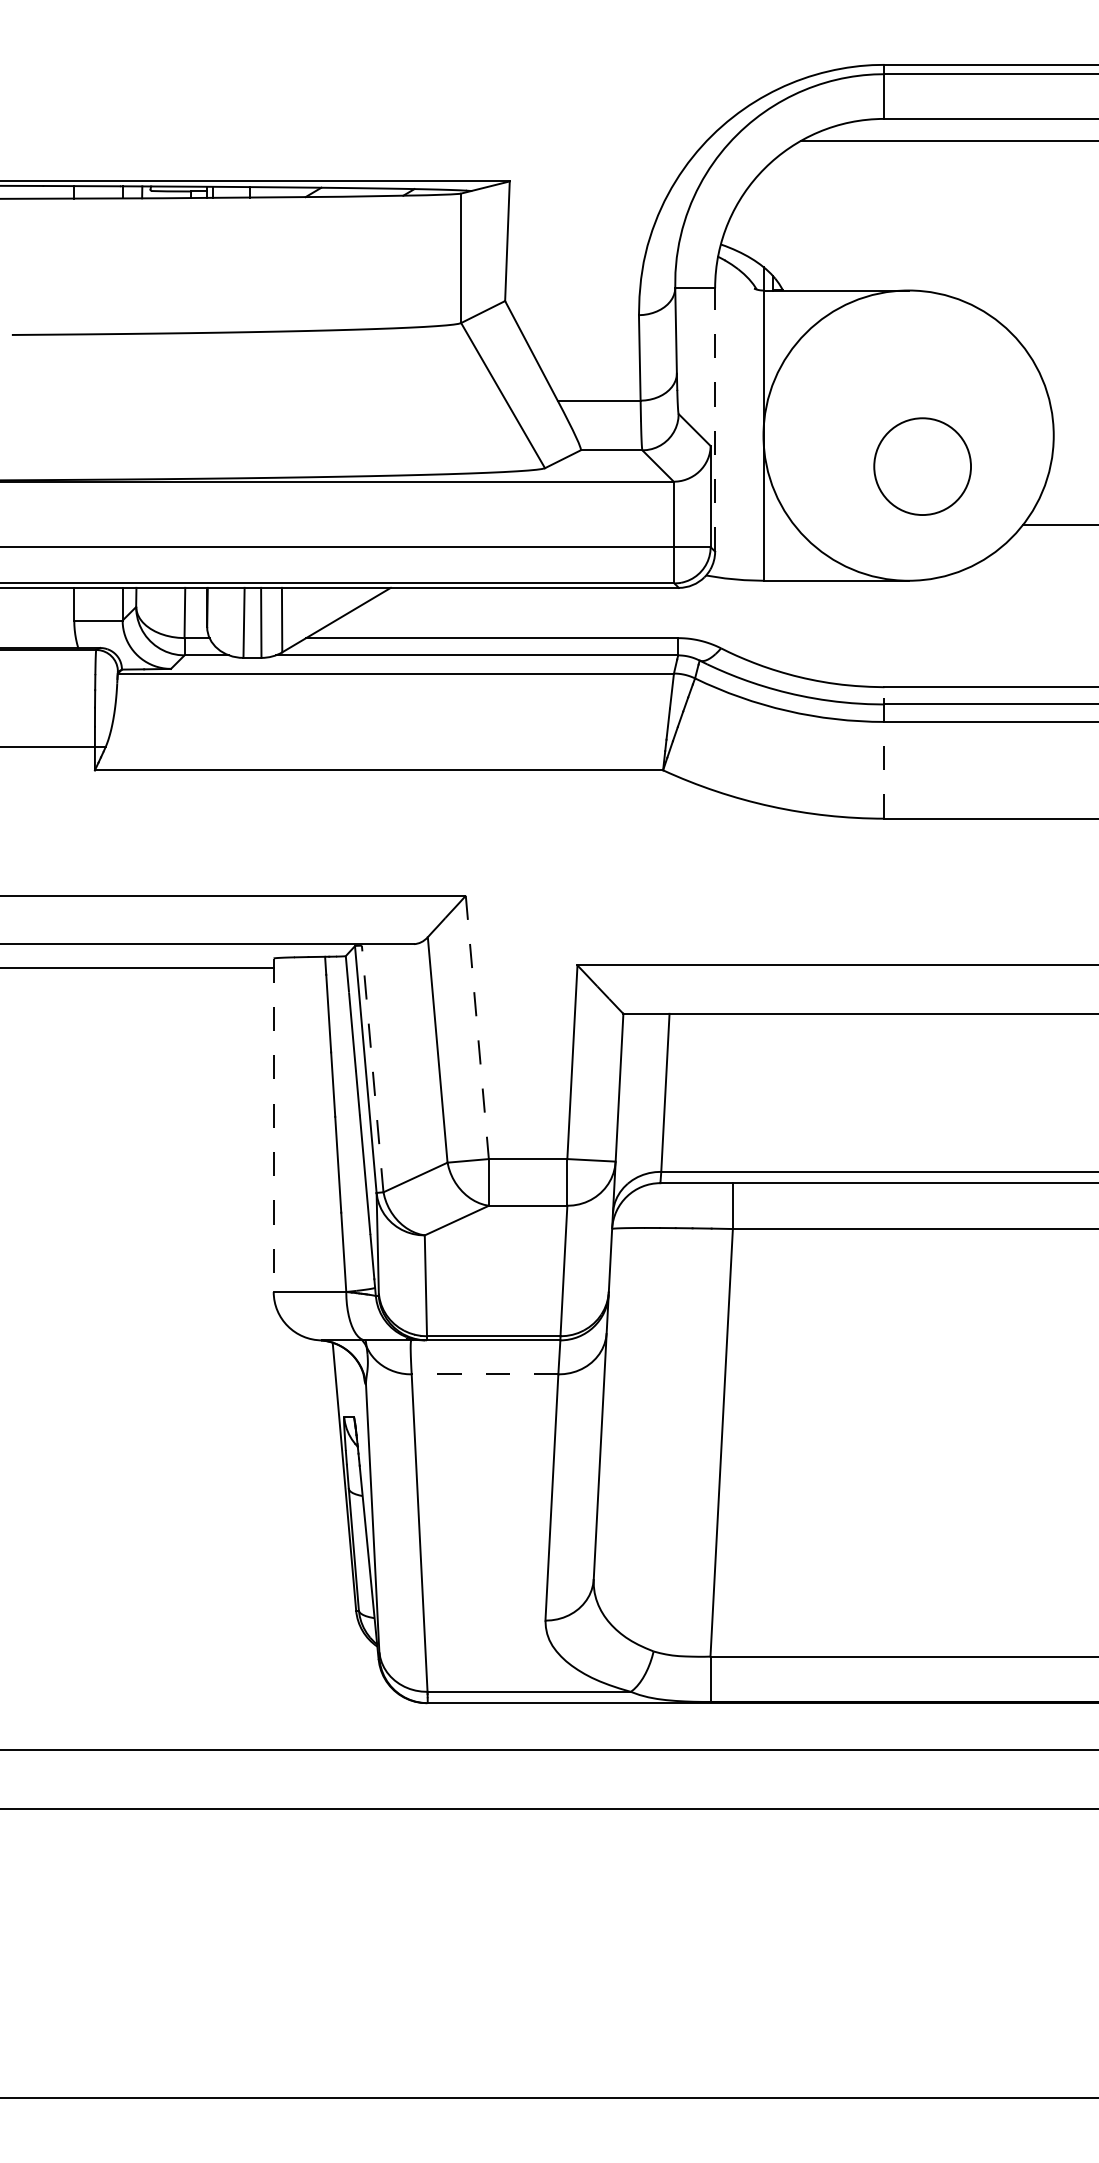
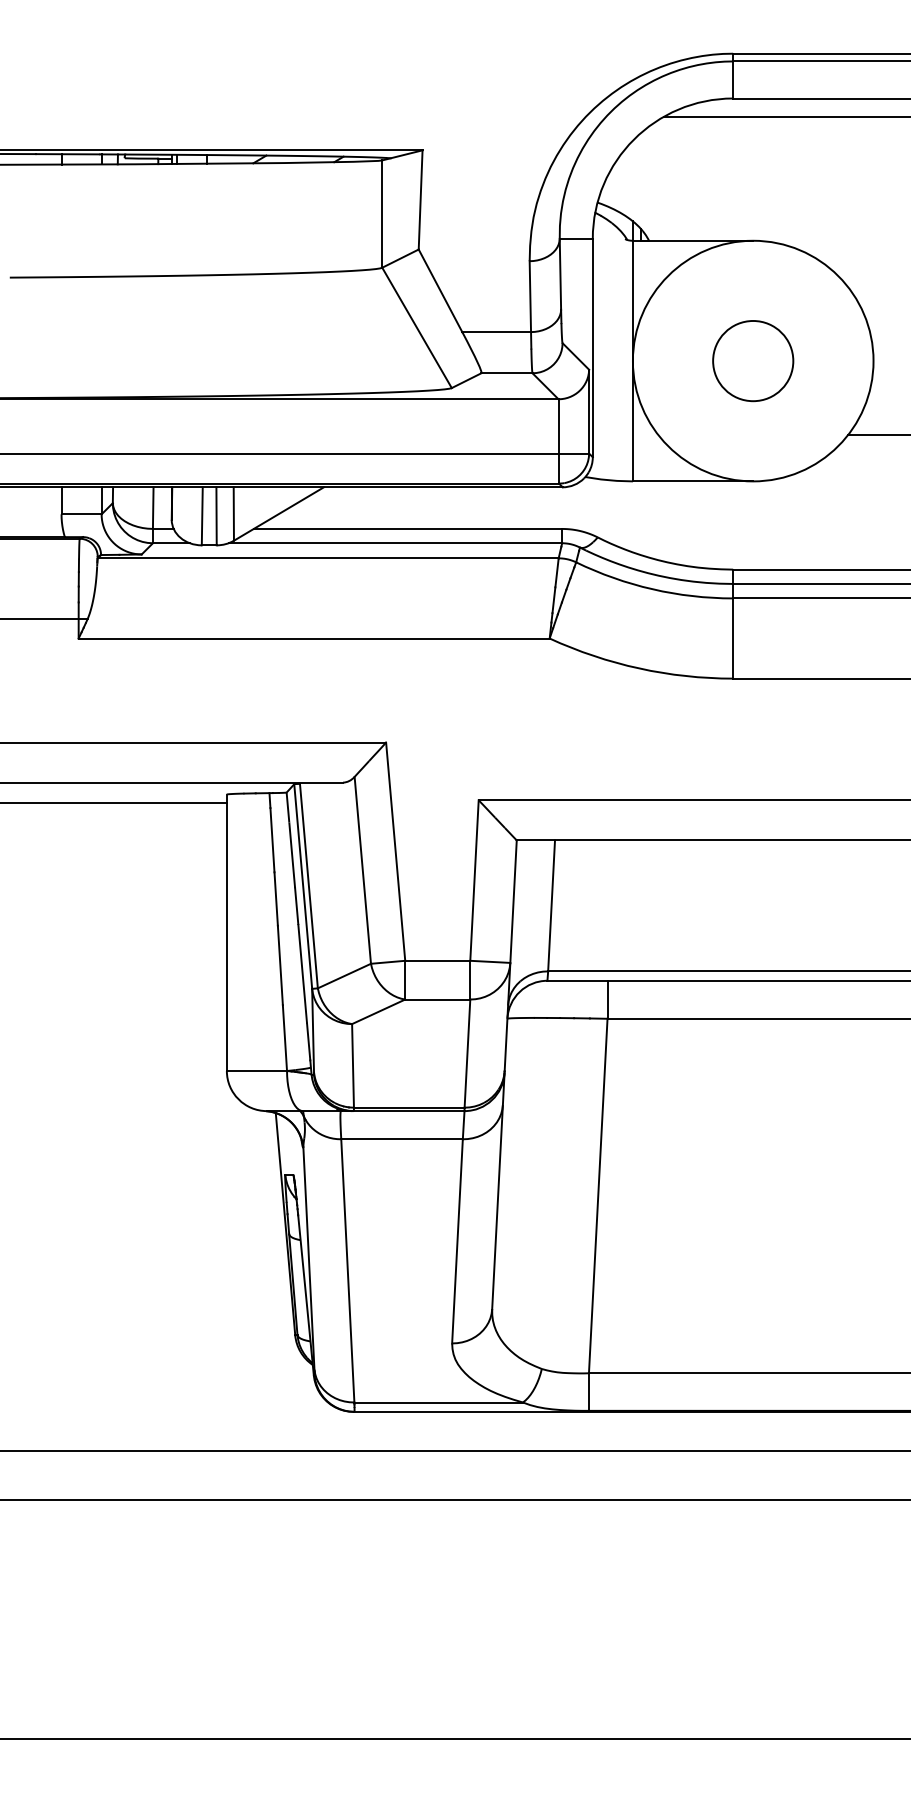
line: (715, 419) -> (593, 347), dashed -> solid
circle: (922, 466) -> (753, 360), moved
line: (884, 752) -> (733, 623), dashed -> solid
line: (477, 1027) -> (395, 851), dashed -> solid
line: (372, 1068) -> (308, 885), dashed -> solid
line: (273, 1125) -> (226, 932), dashed -> solid
line: (484, 1374) -> (401, 1139), dashed -> solid

